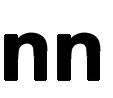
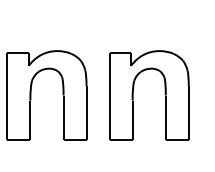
fill: (25, 56) -> (46, 95), removed
fill: (78, 56) -> (148, 95), removed

